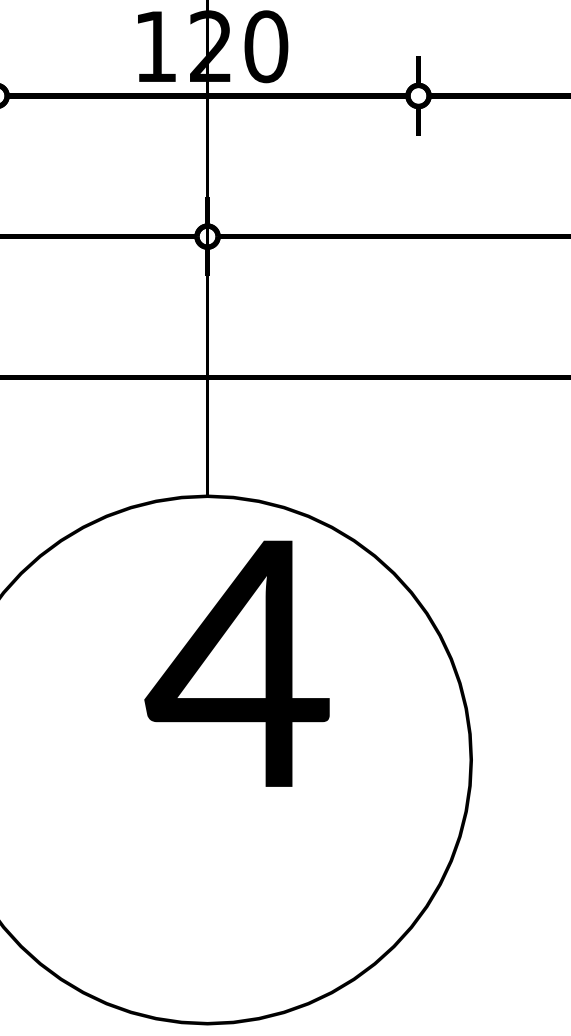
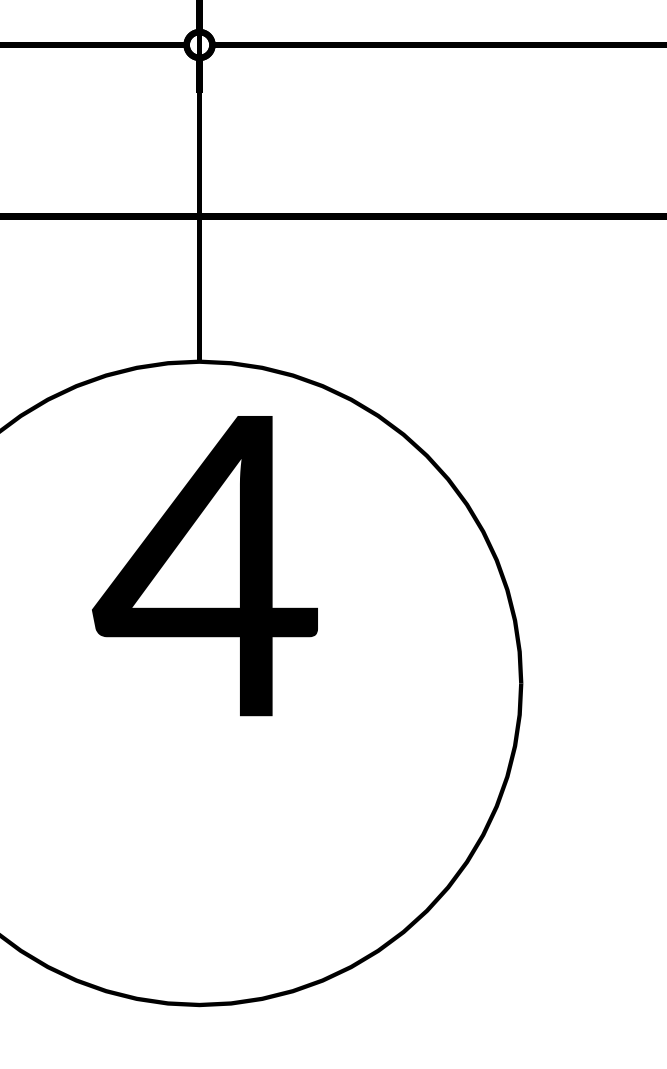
text: (236, 663) -> (204, 565), moved

